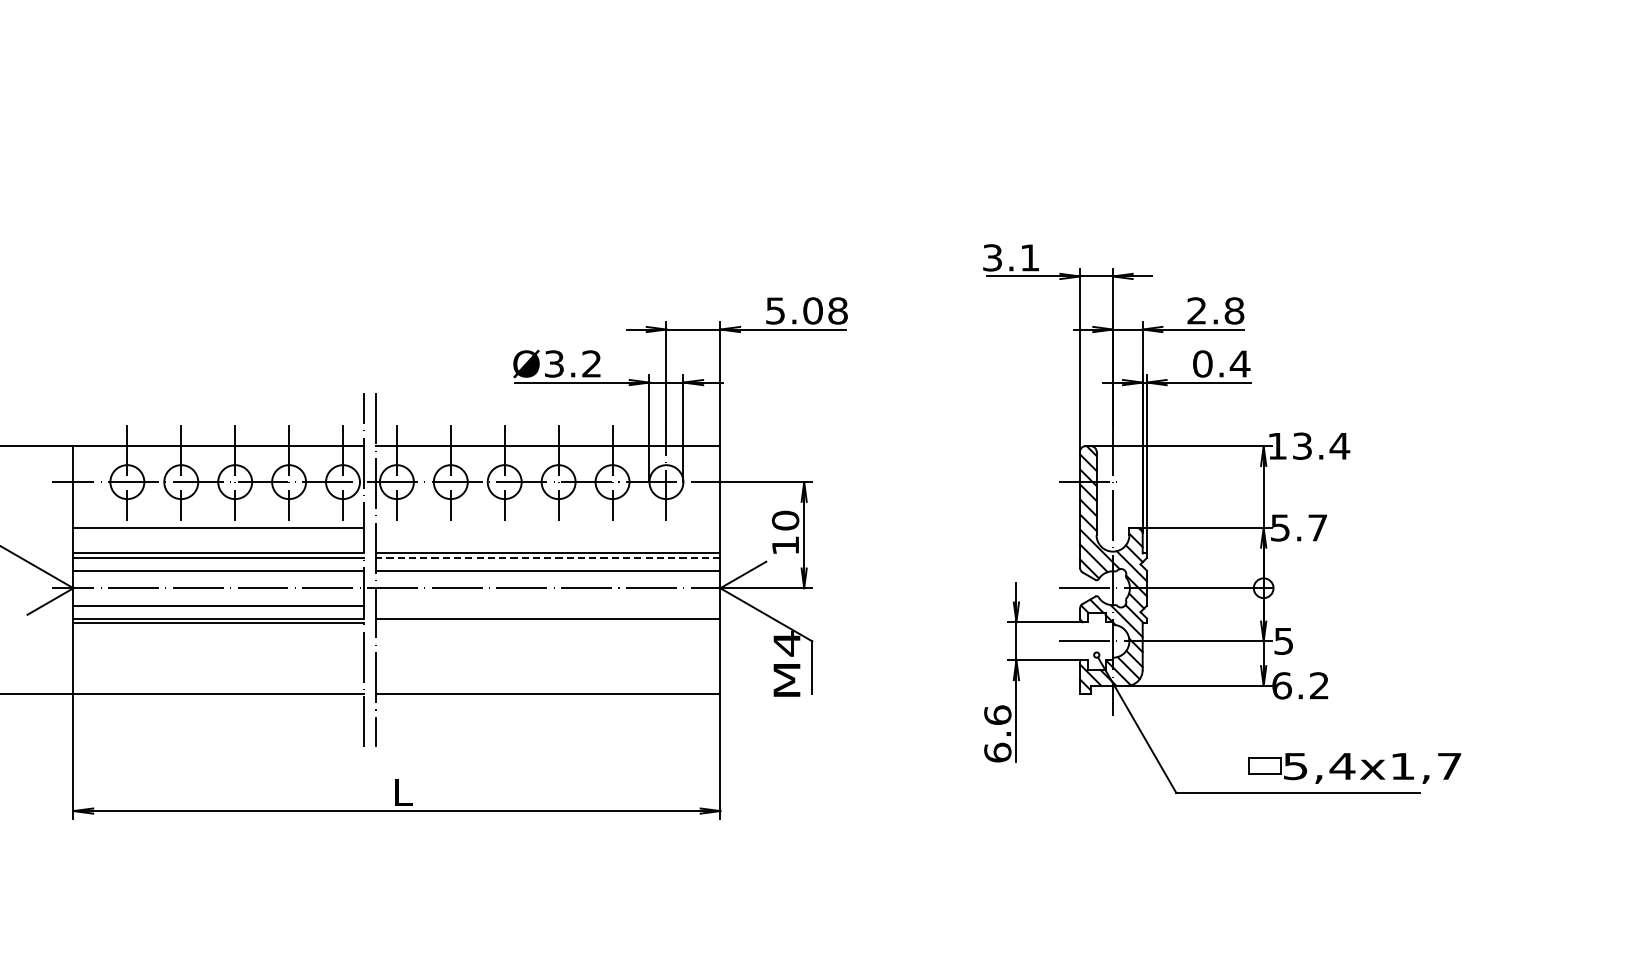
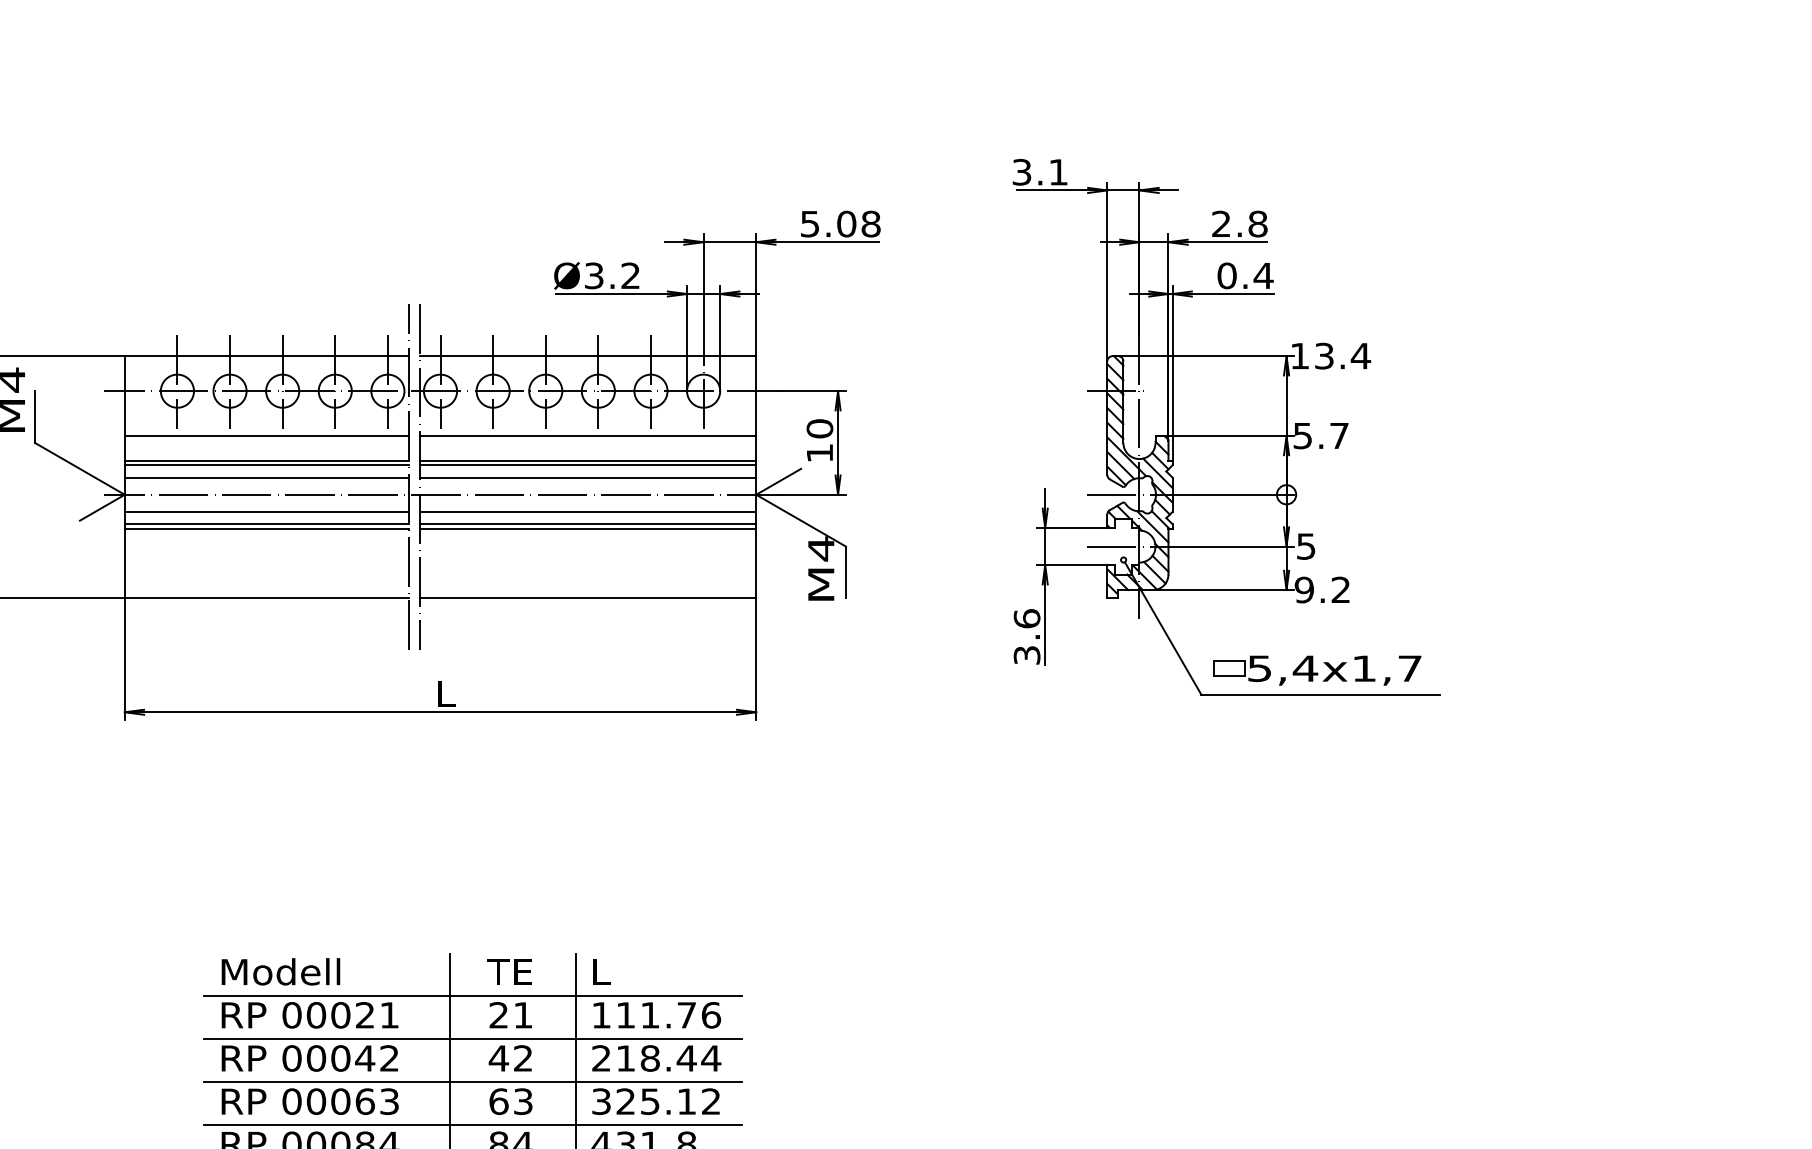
line: (547, 527) -> (587, 435), added
line: (547, 558) -> (587, 465), dashed -> solid
line: (547, 605) -> (587, 511), added
line: (547, 622) -> (587, 528), added
text: (1282, 685) -> (1304, 589), 6.2 -> 9.2
text: (997, 751) -> (1026, 654), 6.6 -> 3.6
part: (1354, 768) -> (1317, 670), moved

